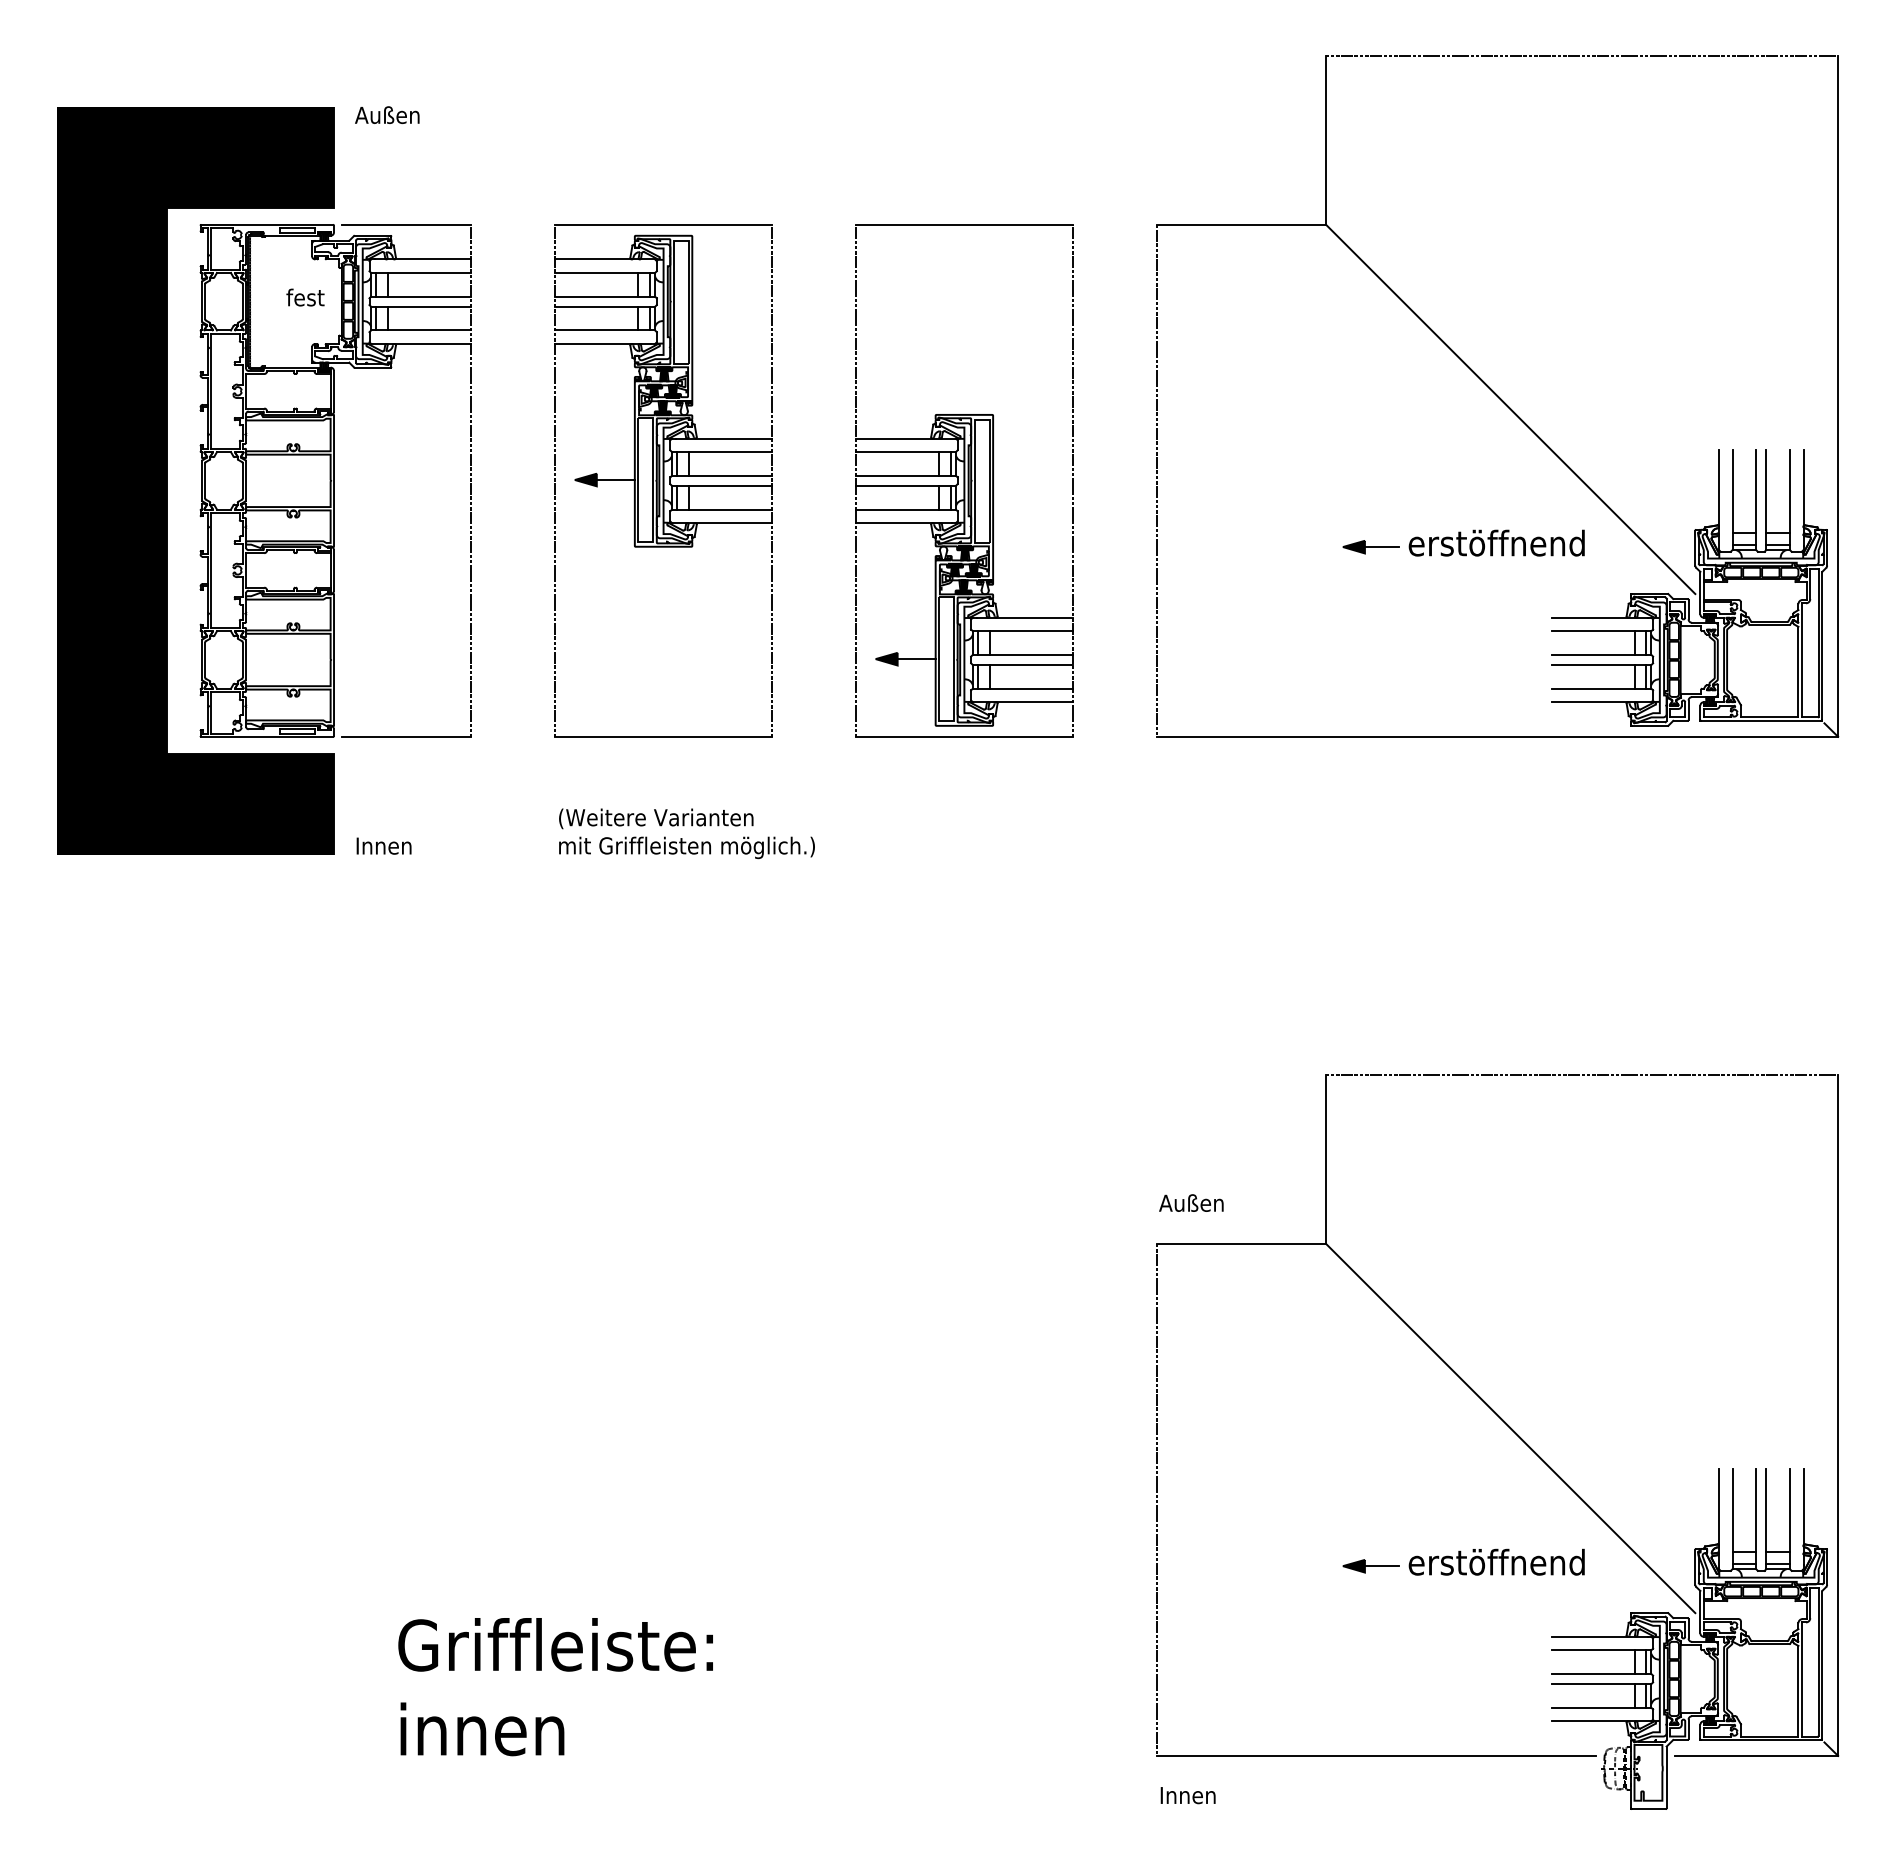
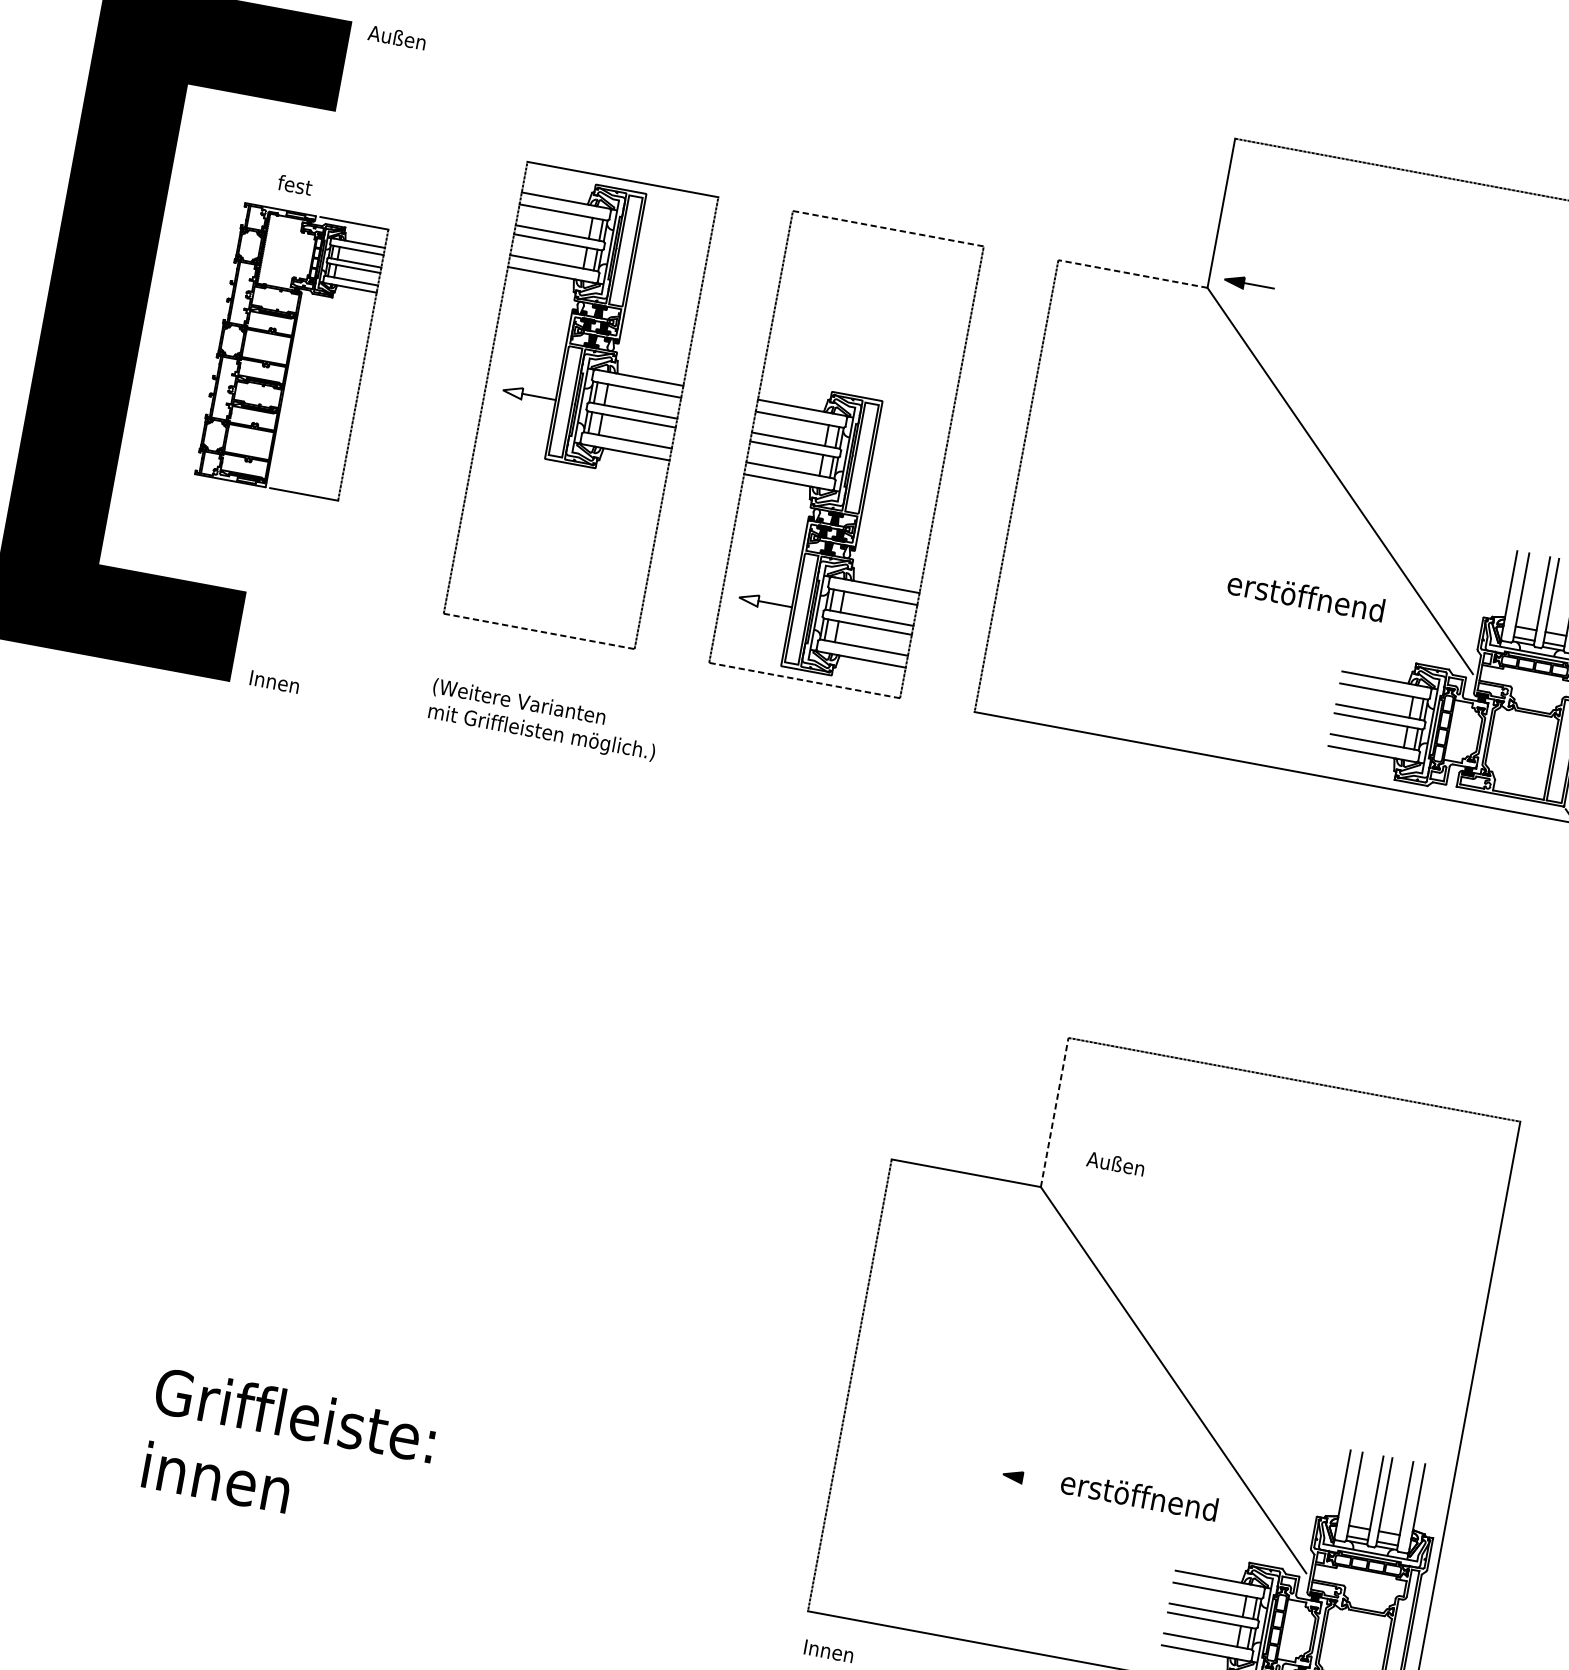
line: (964, 224) -> (888, 228), solid -> dashed
line: (1241, 224) -> (1132, 273), solid -> dashed
fill: (585, 479) -> (512, 391), removed
part: (335, 480) -> (291, 351), size x0.6
part: (1370, 547) -> (1248, 284), moved
fill: (886, 658) -> (748, 598), removed
line: (664, 736) -> (540, 631), solid -> dashed
line: (963, 736) -> (803, 680), solid -> dashed
line: (1326, 1159) -> (1055, 1112), solid -> dashed
text: (1191, 1202) -> (1115, 1163), moved
line: (1381, 1566) -> (1037, 1480), removed

